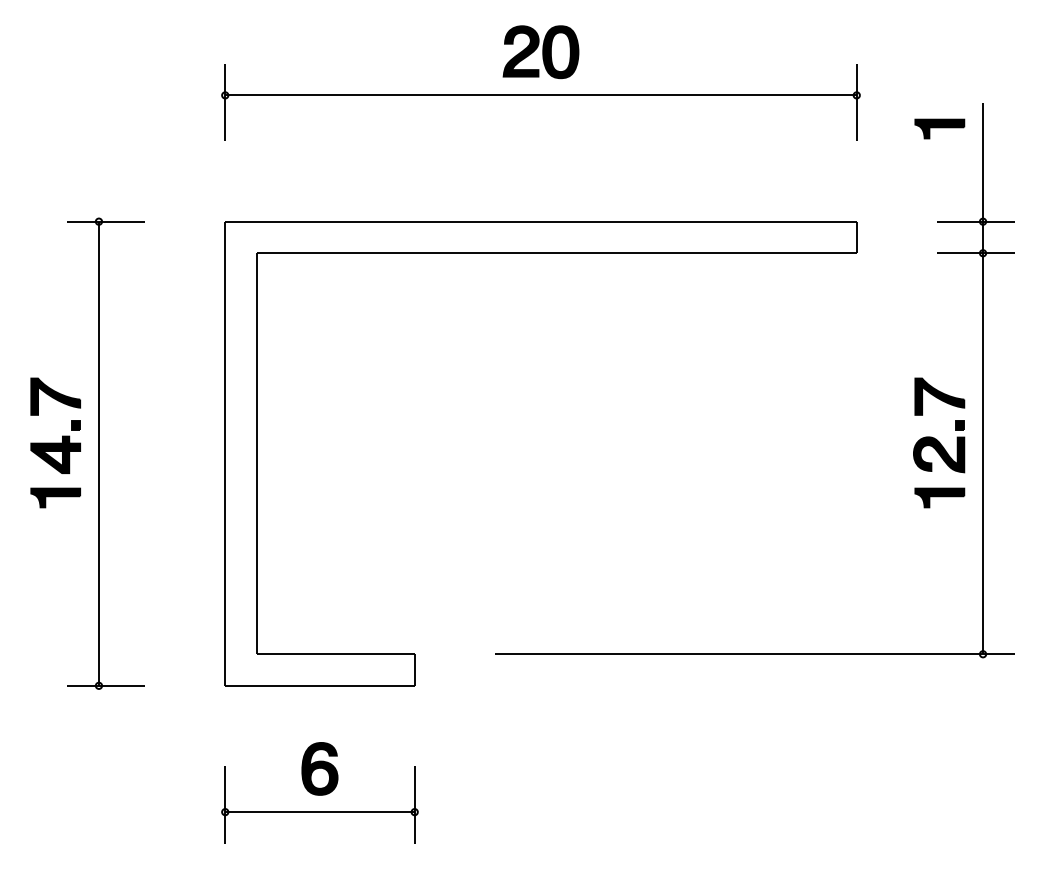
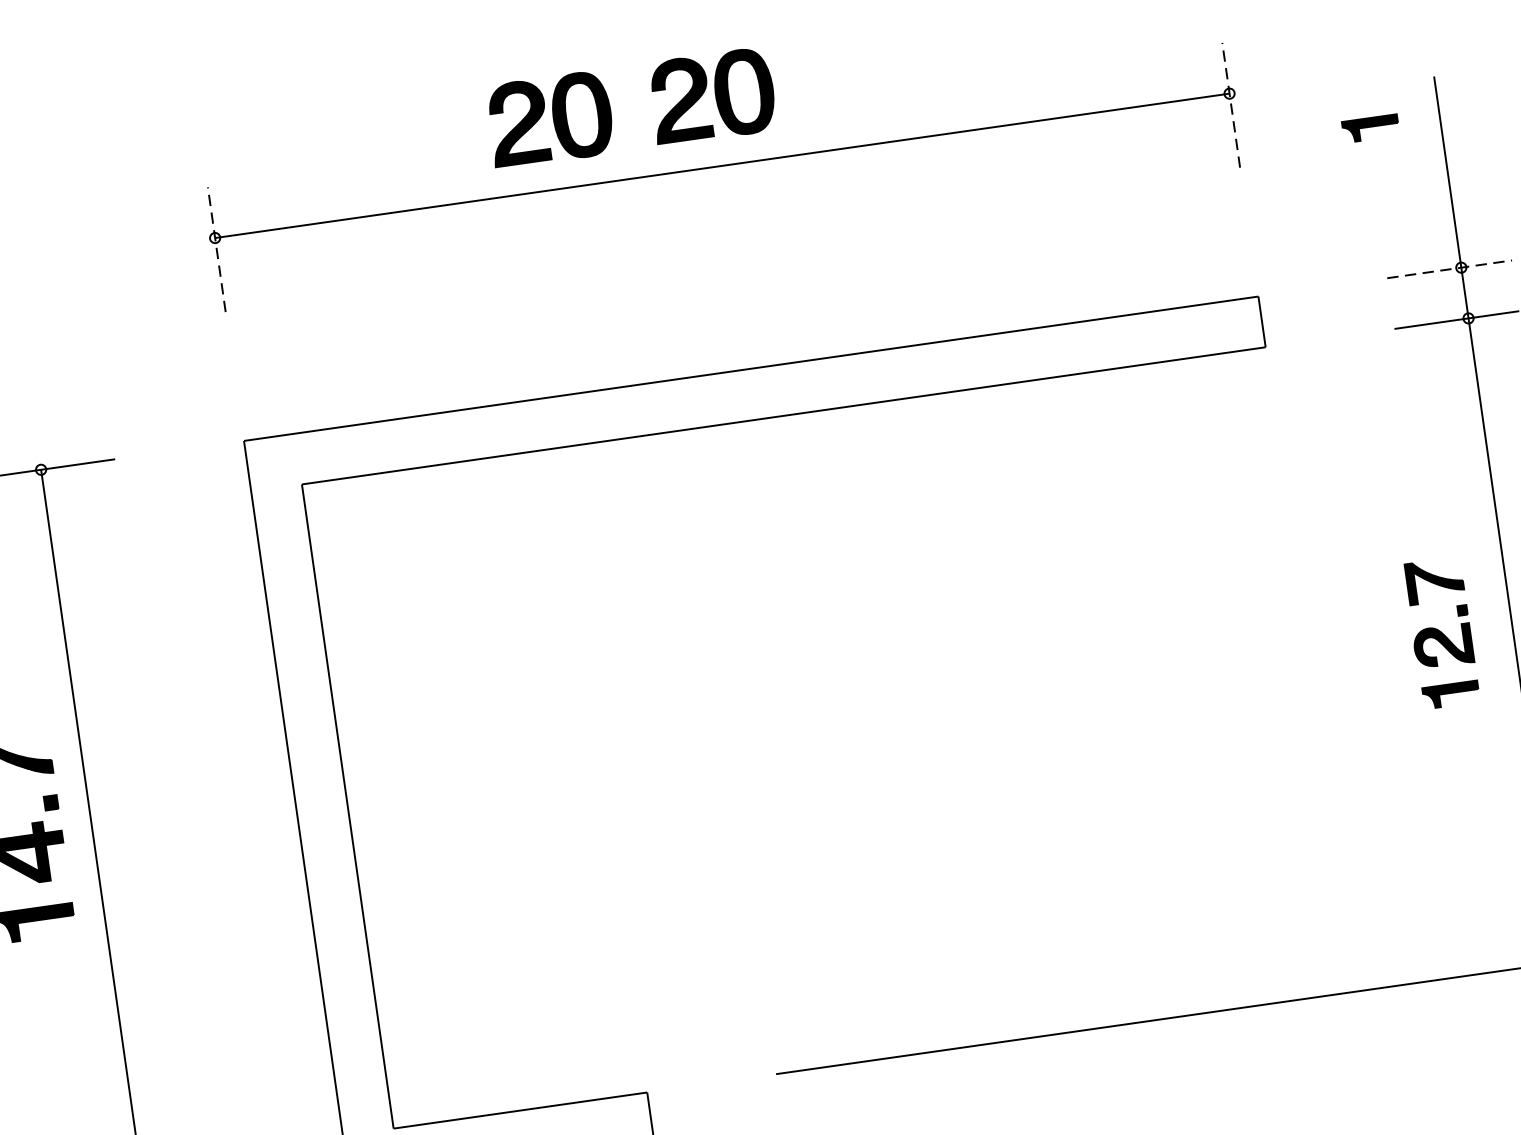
part: (439, 52) -> (549, 120), added
line: (225, 102) -> (217, 249), solid -> dashed
line: (856, 102) -> (1230, 105), solid -> dashed
part: (939, 128) -> (1370, 127), size x0.7
line: (975, 221) -> (1449, 269), solid -> dashed
part: (939, 442) -> (1441, 632), size x0.7

